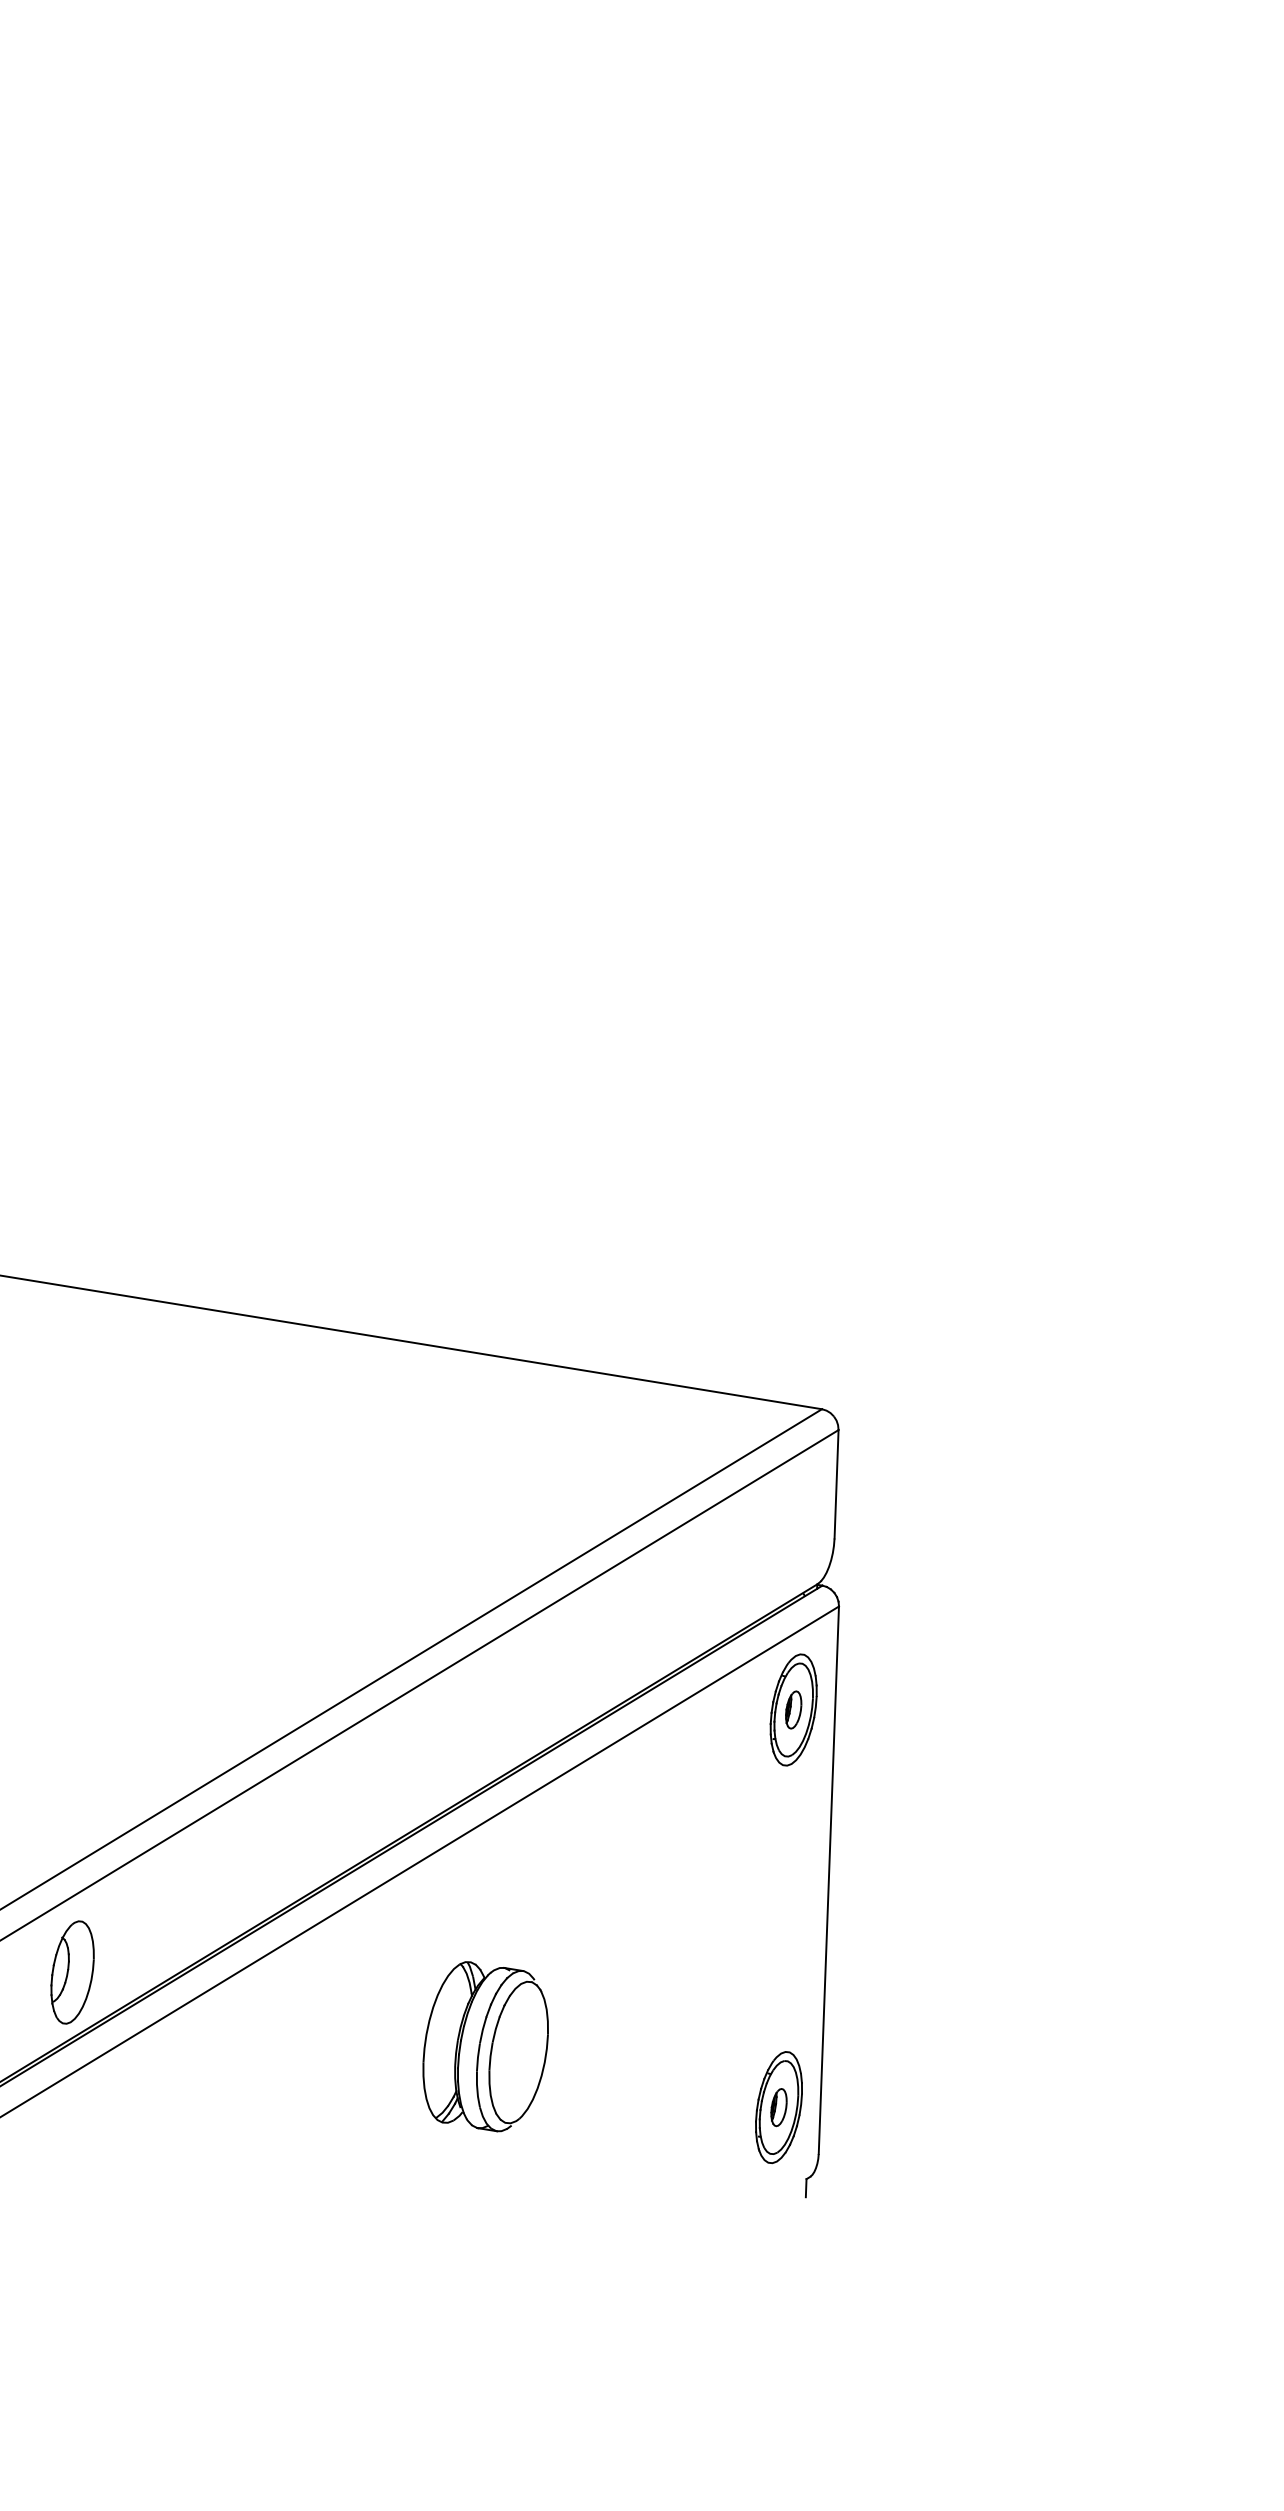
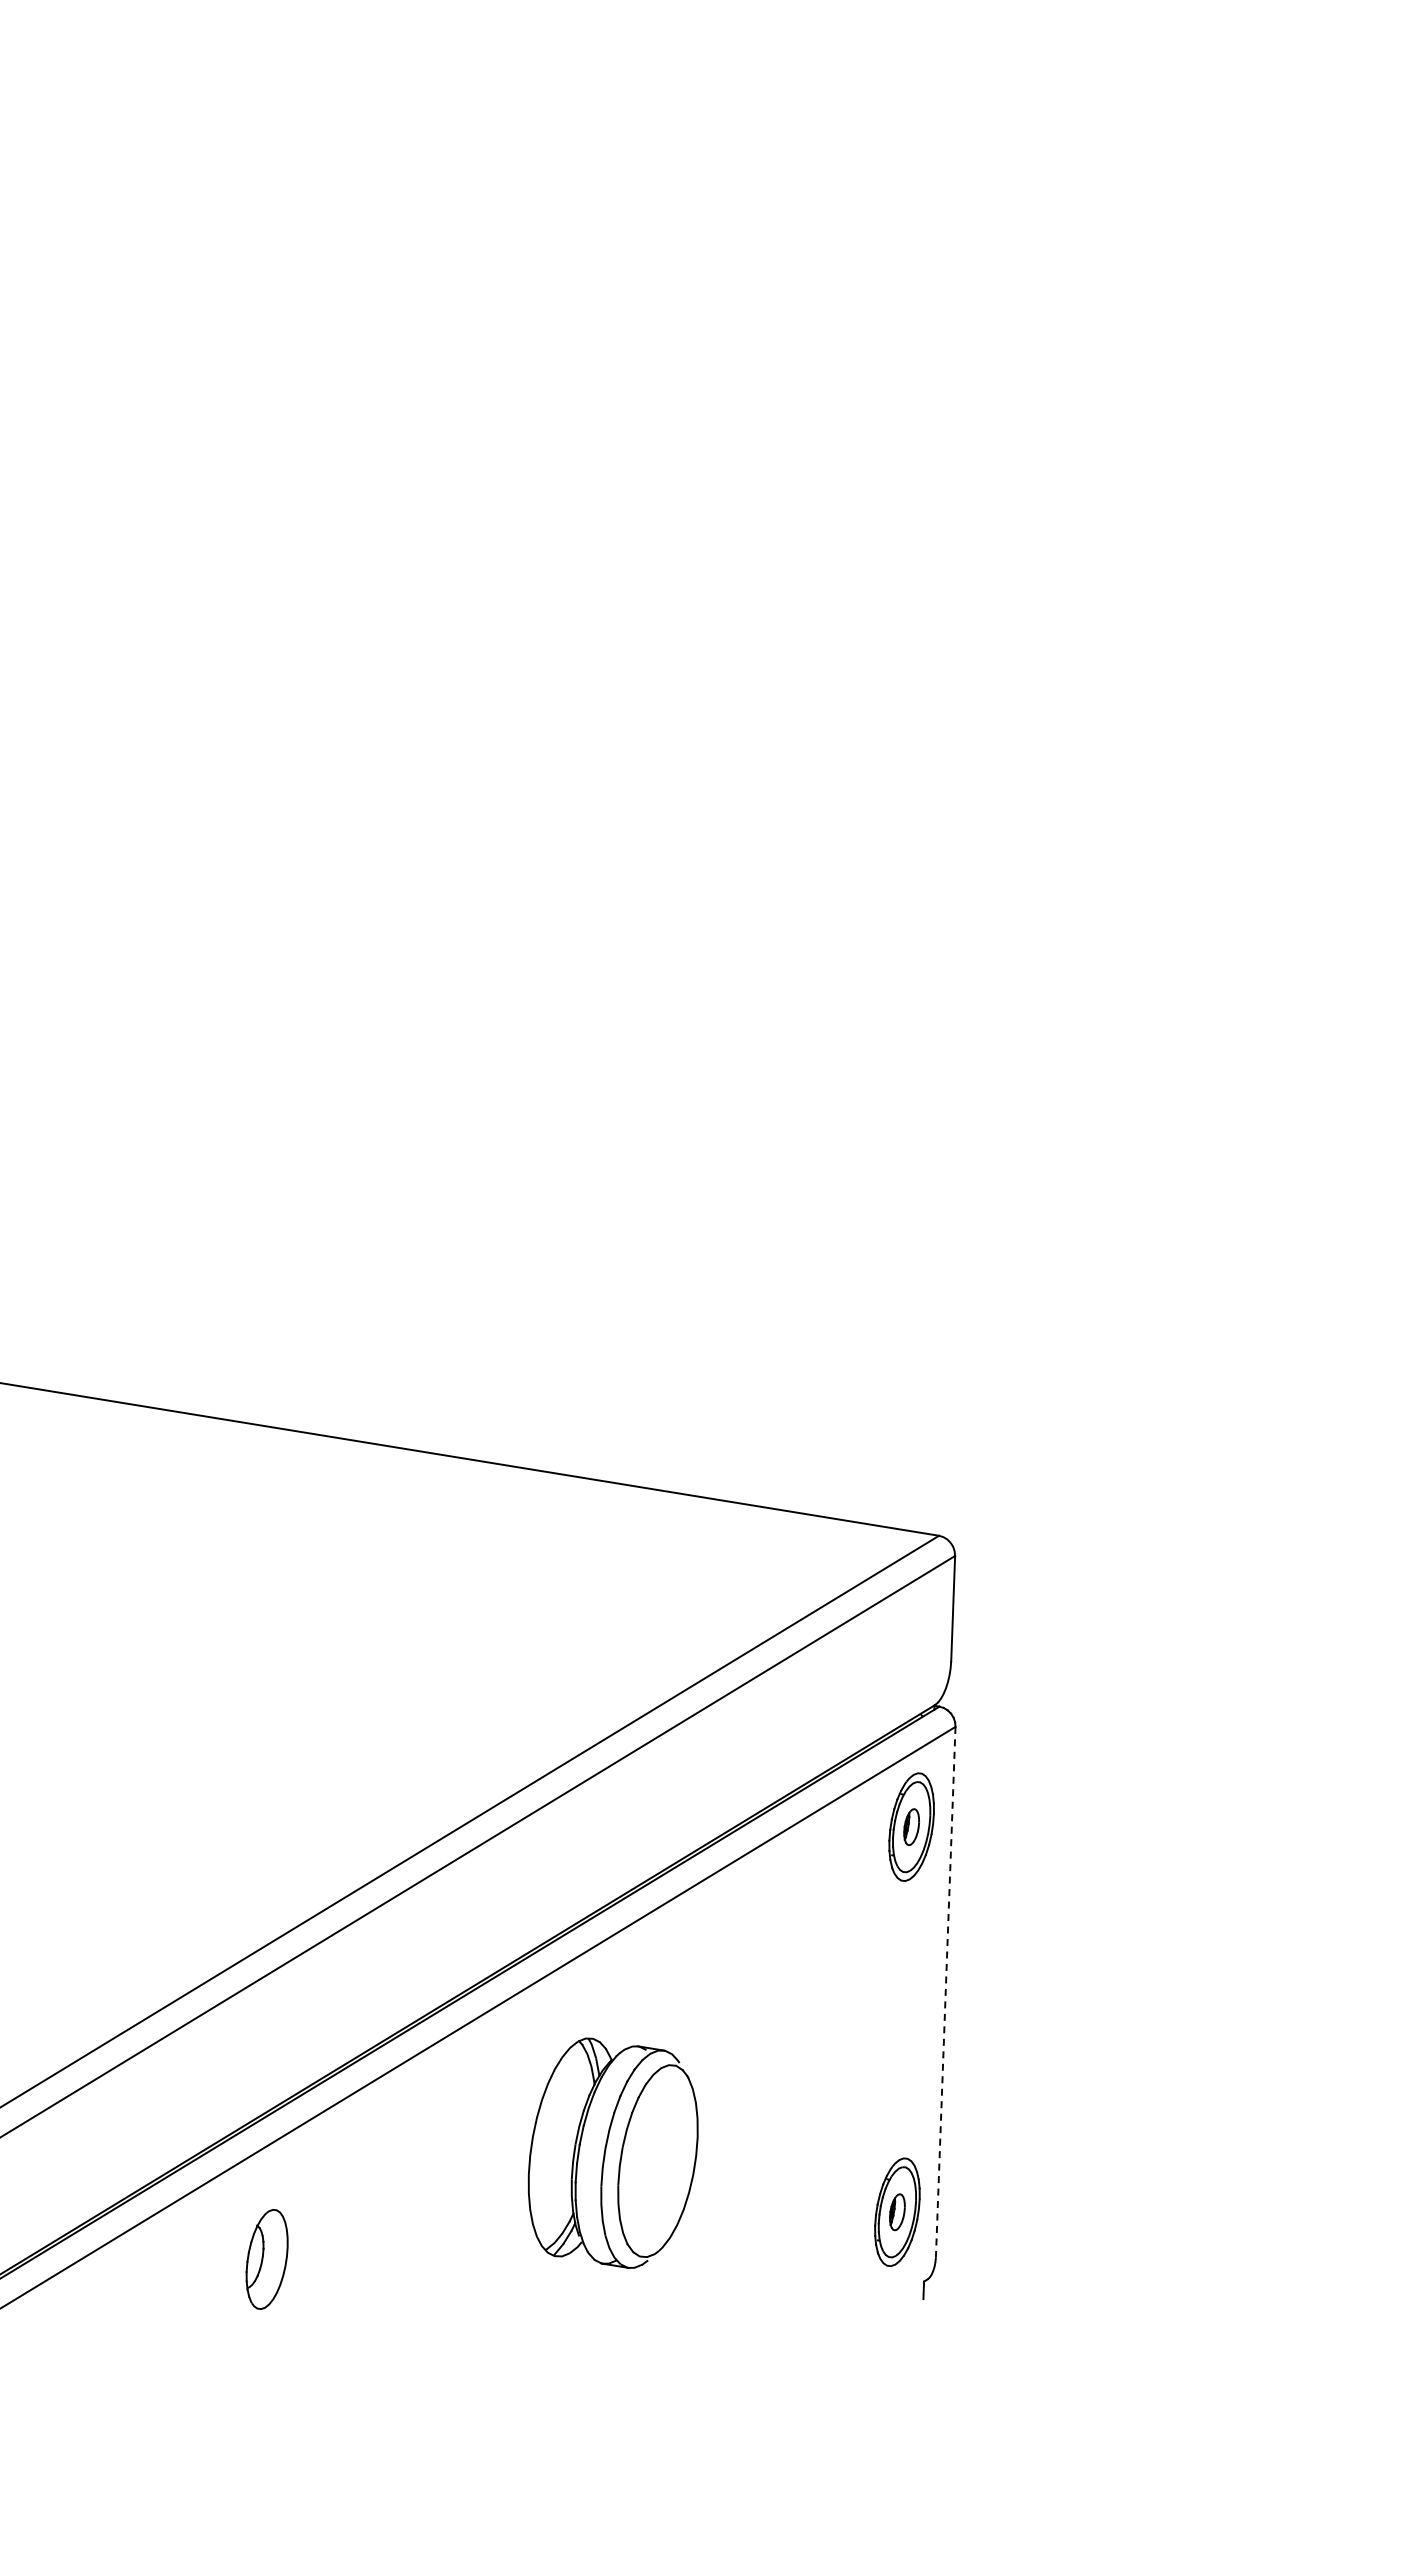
line: (828, 1880) -> (945, 1992), solid -> dashed
part: (71, 1972) -> (266, 2259), moved
part: (485, 2046) -> (613, 2153), size x1.4

